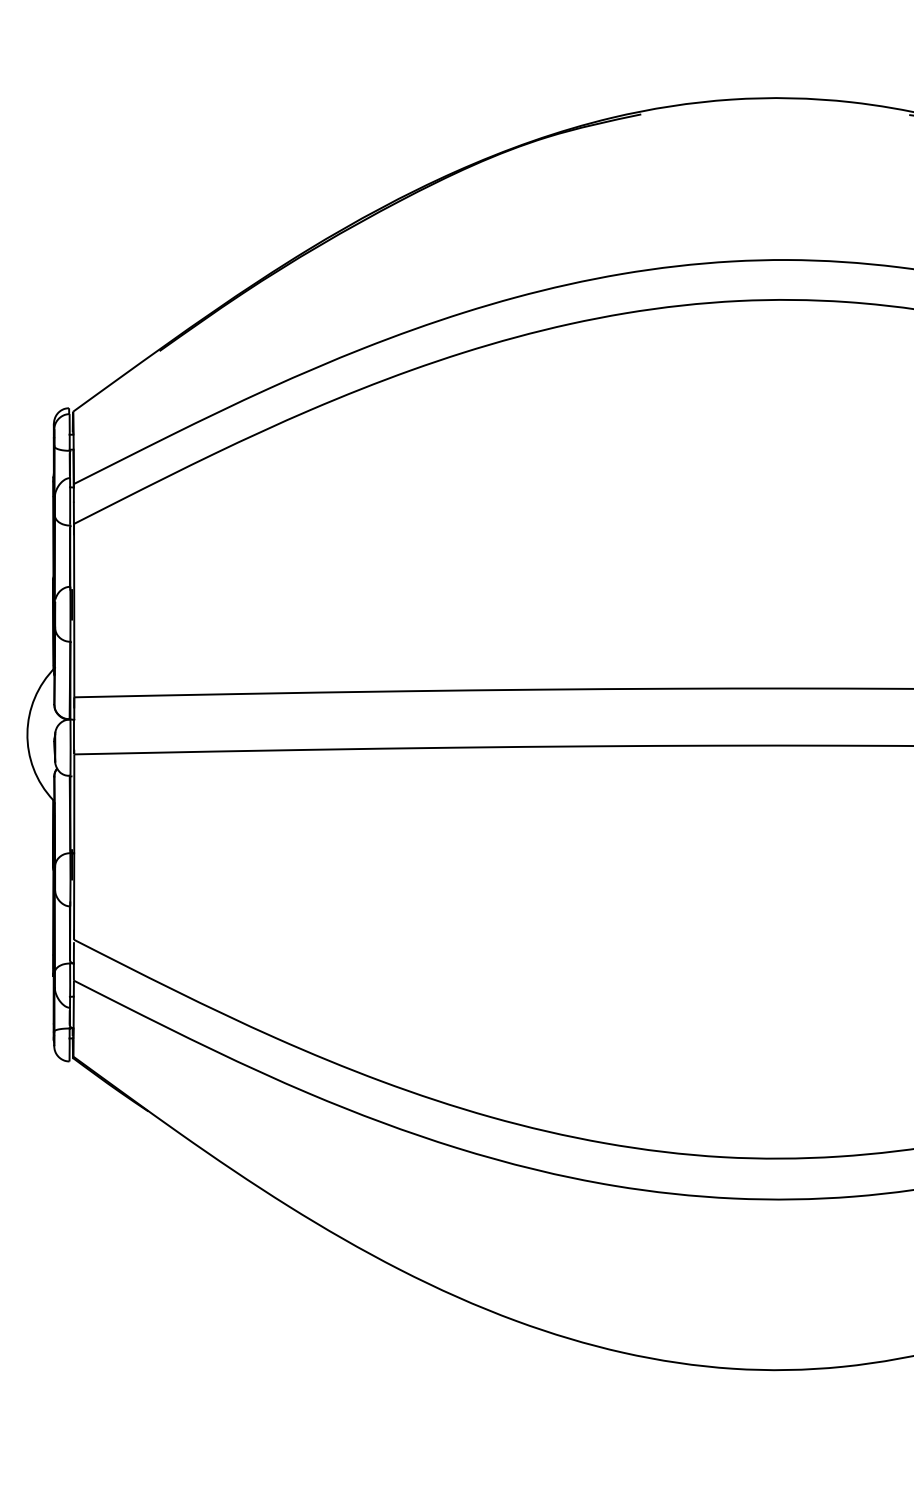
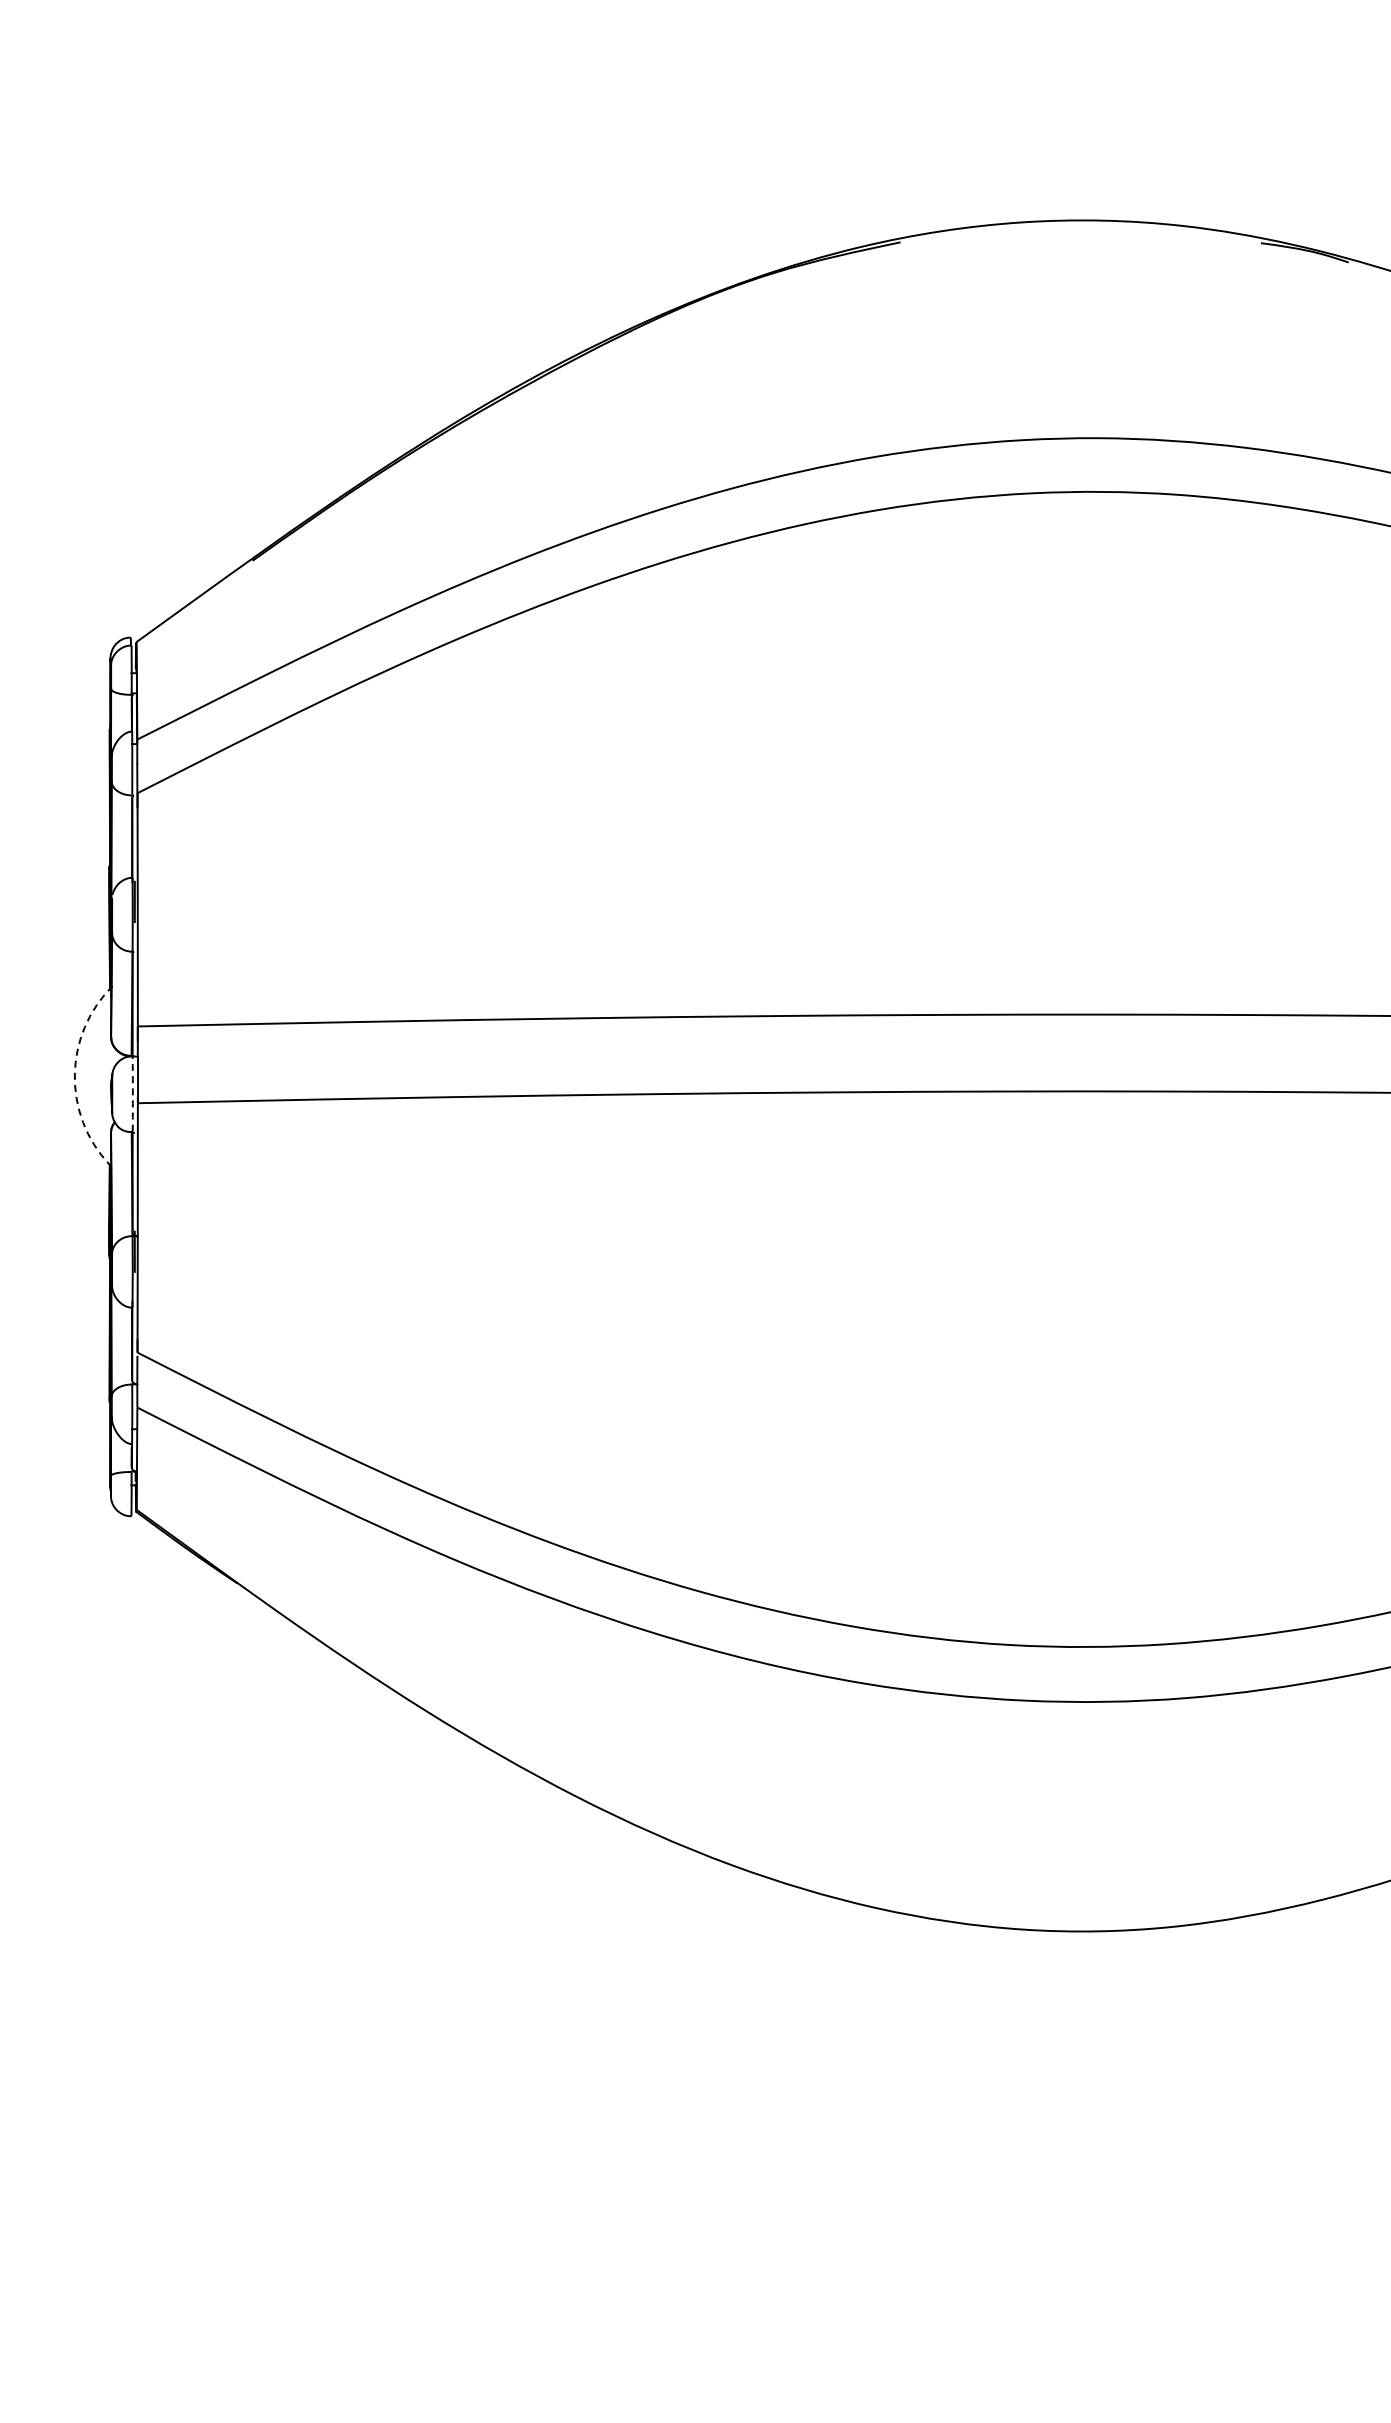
arc: (27, 733) -> (74, 1074), solid -> dashed
arc: (70, 747) -> (132, 1093), solid -> dashed

